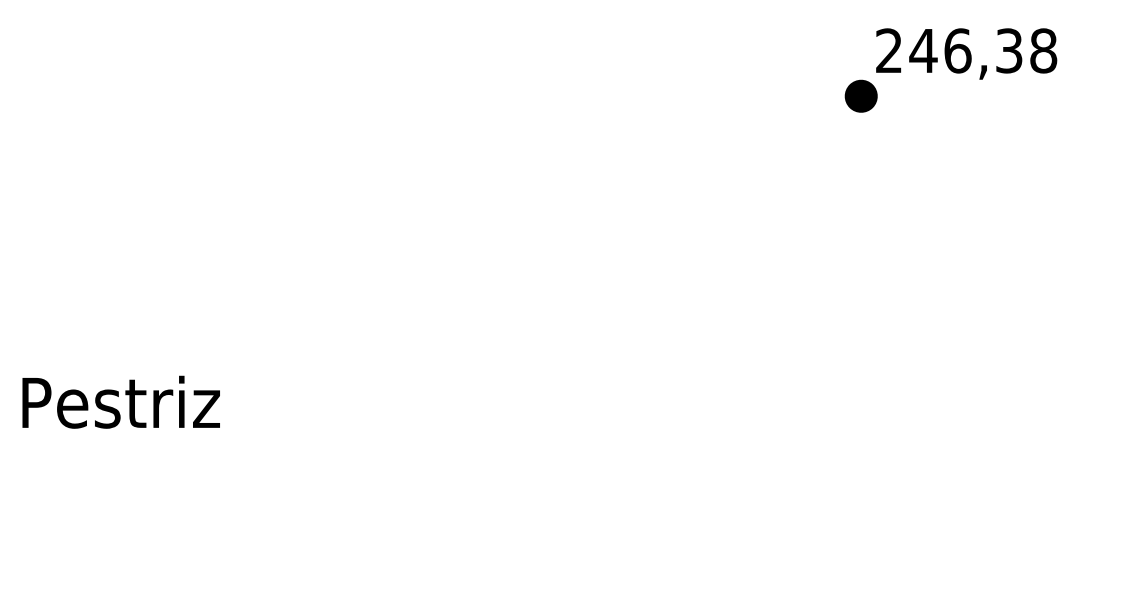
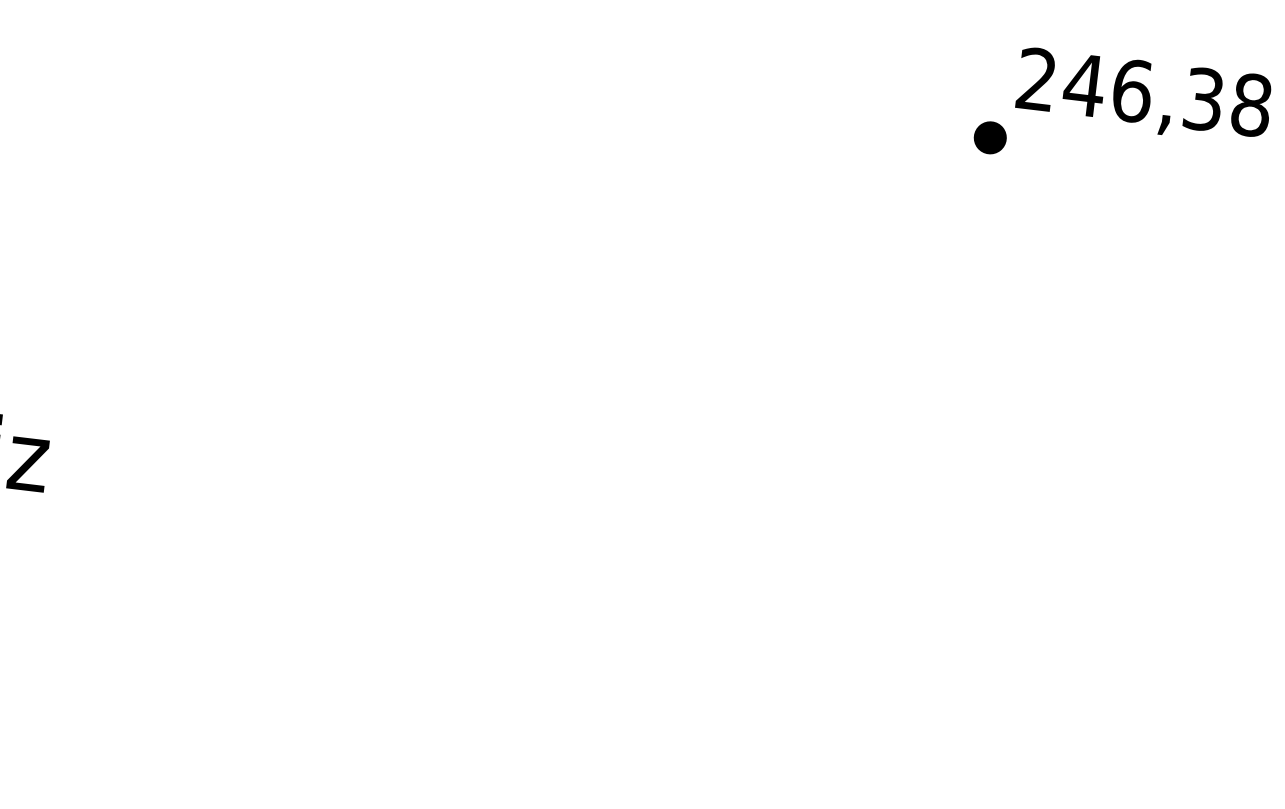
part: (860, 95) -> (989, 136), size x0.71

